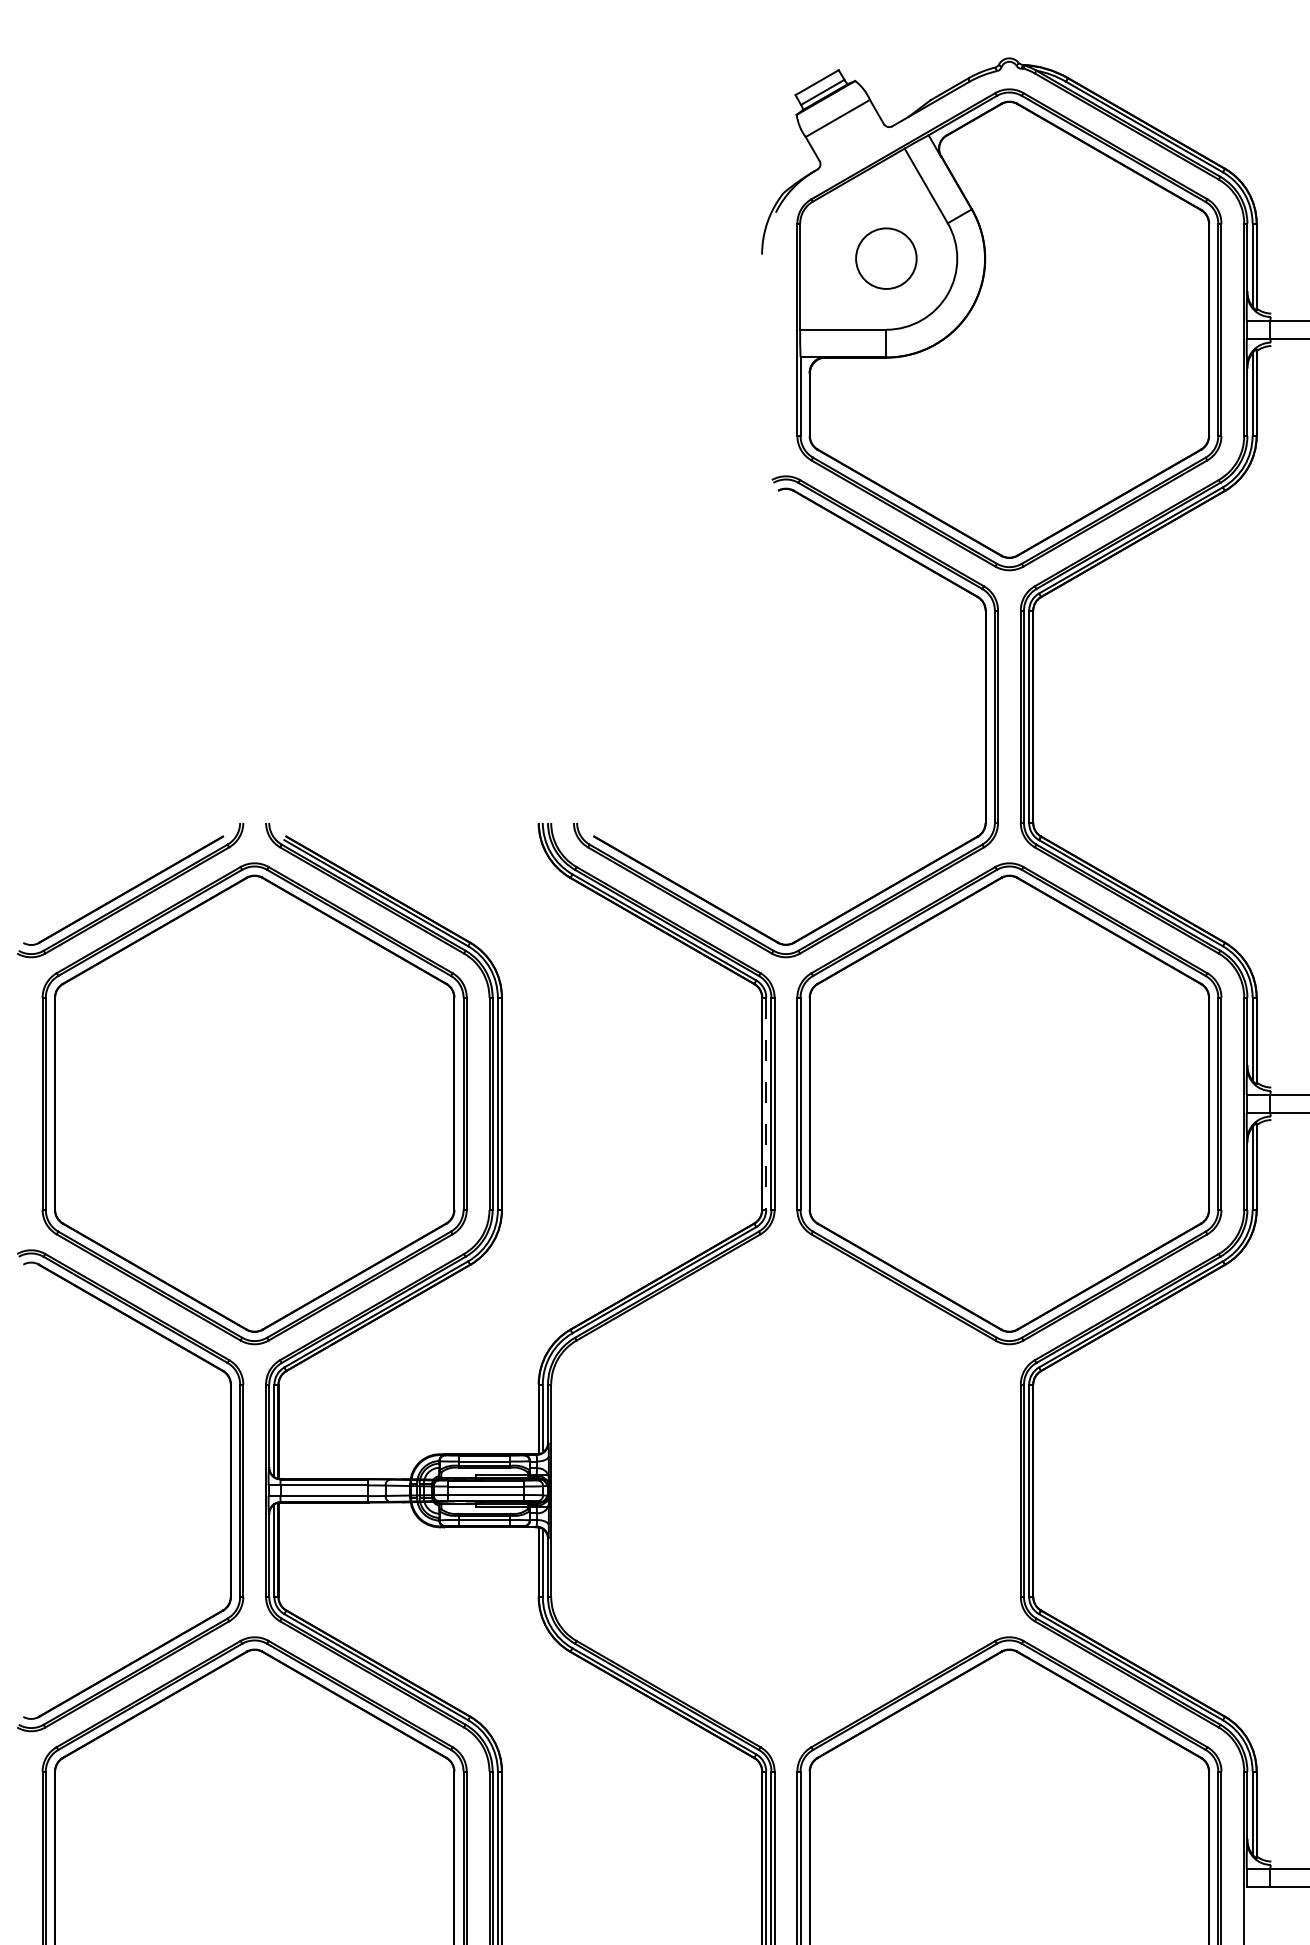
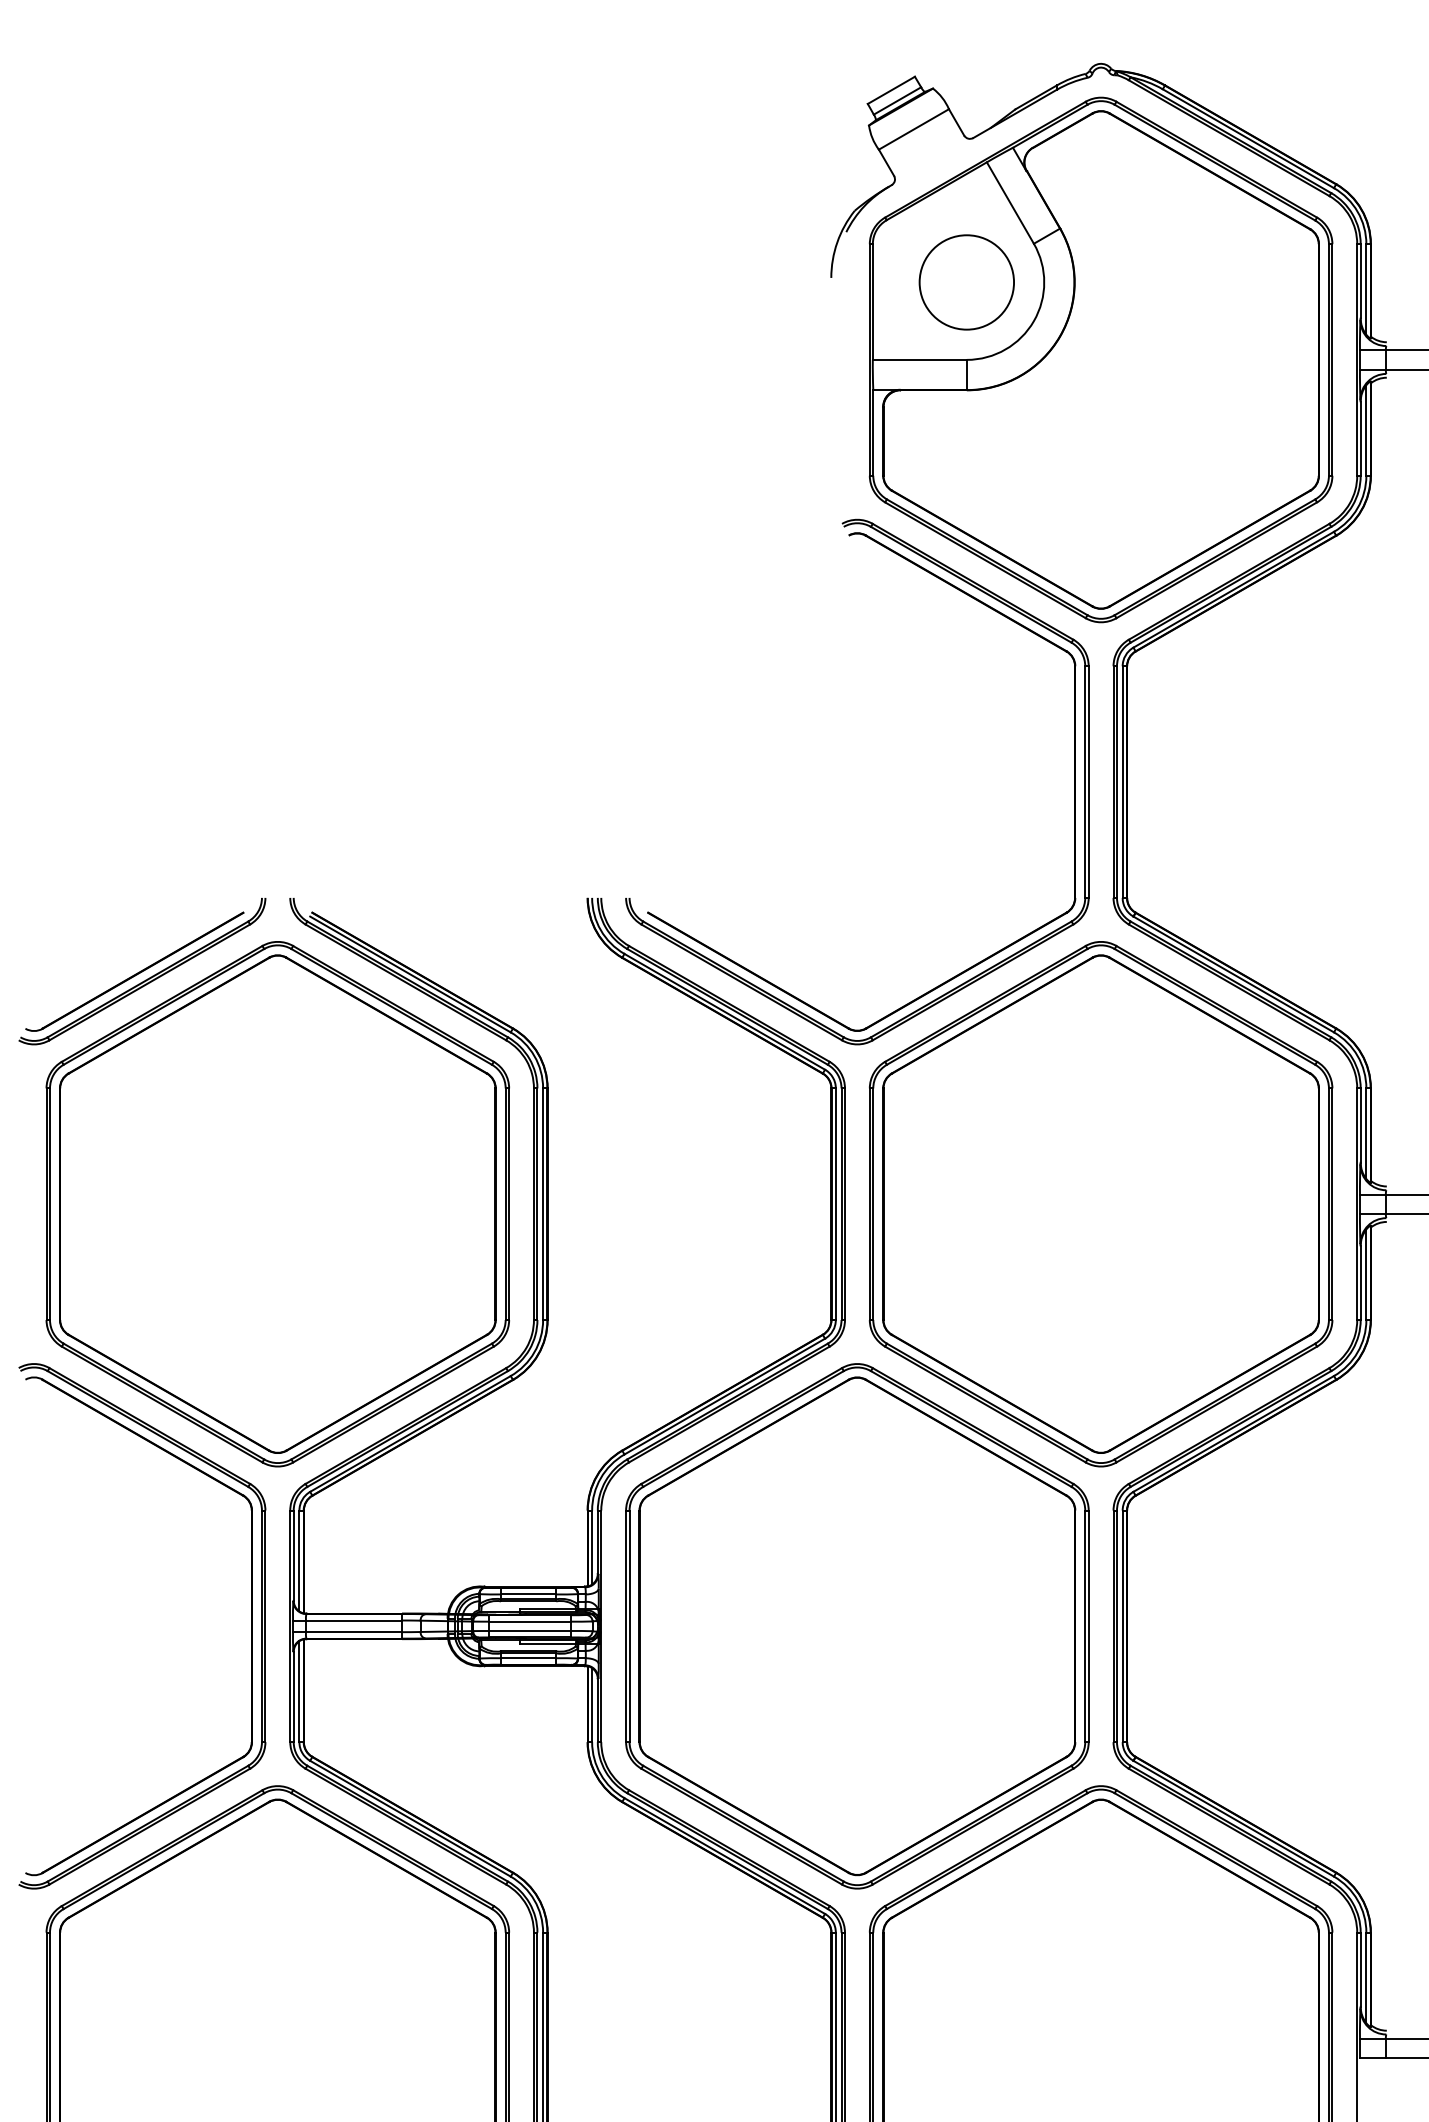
circle: (886, 258) -> (967, 282), size x1.43
line: (766, 1104) -> (836, 1204), dashed -> solid
part: (785, 1490) -> (856, 1626), added

